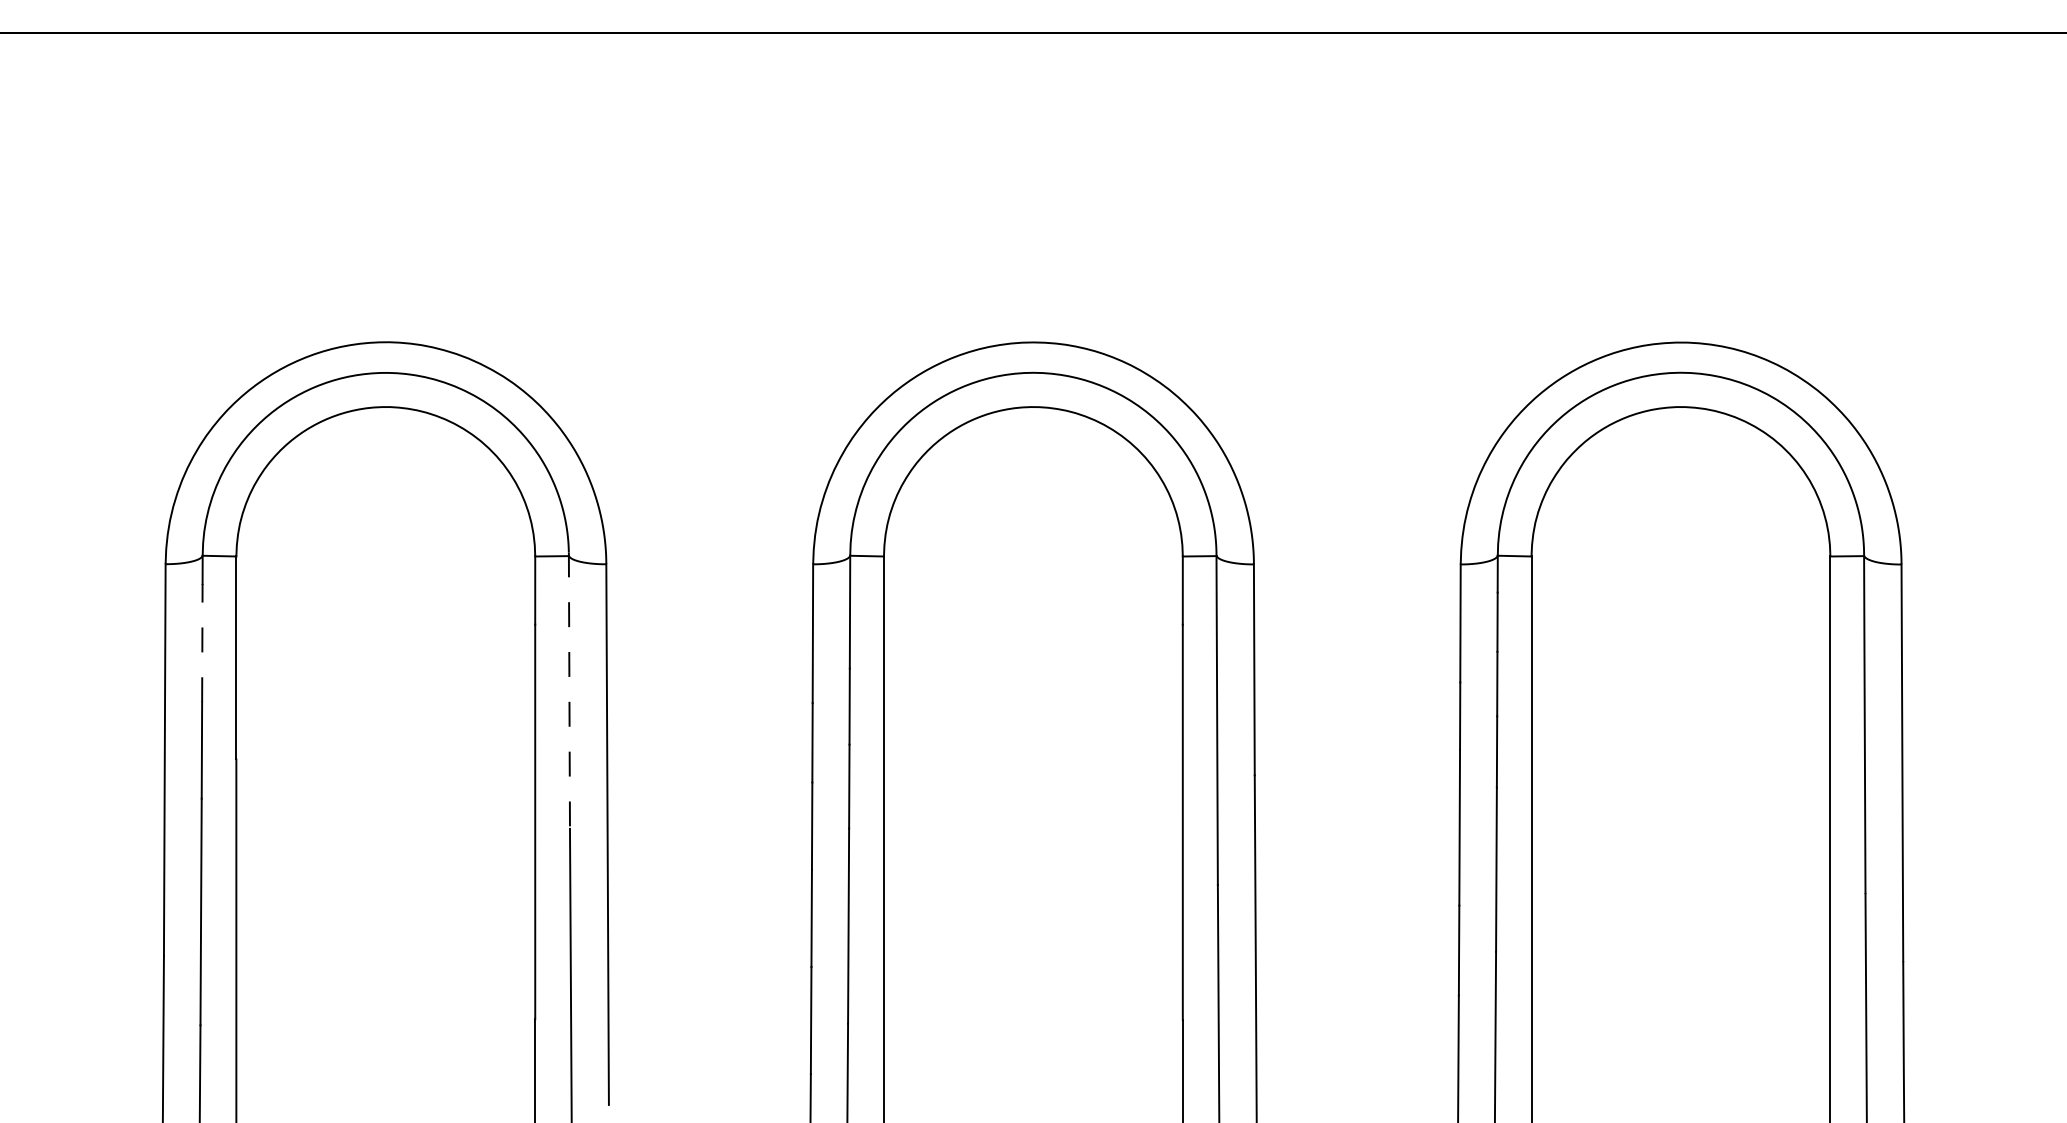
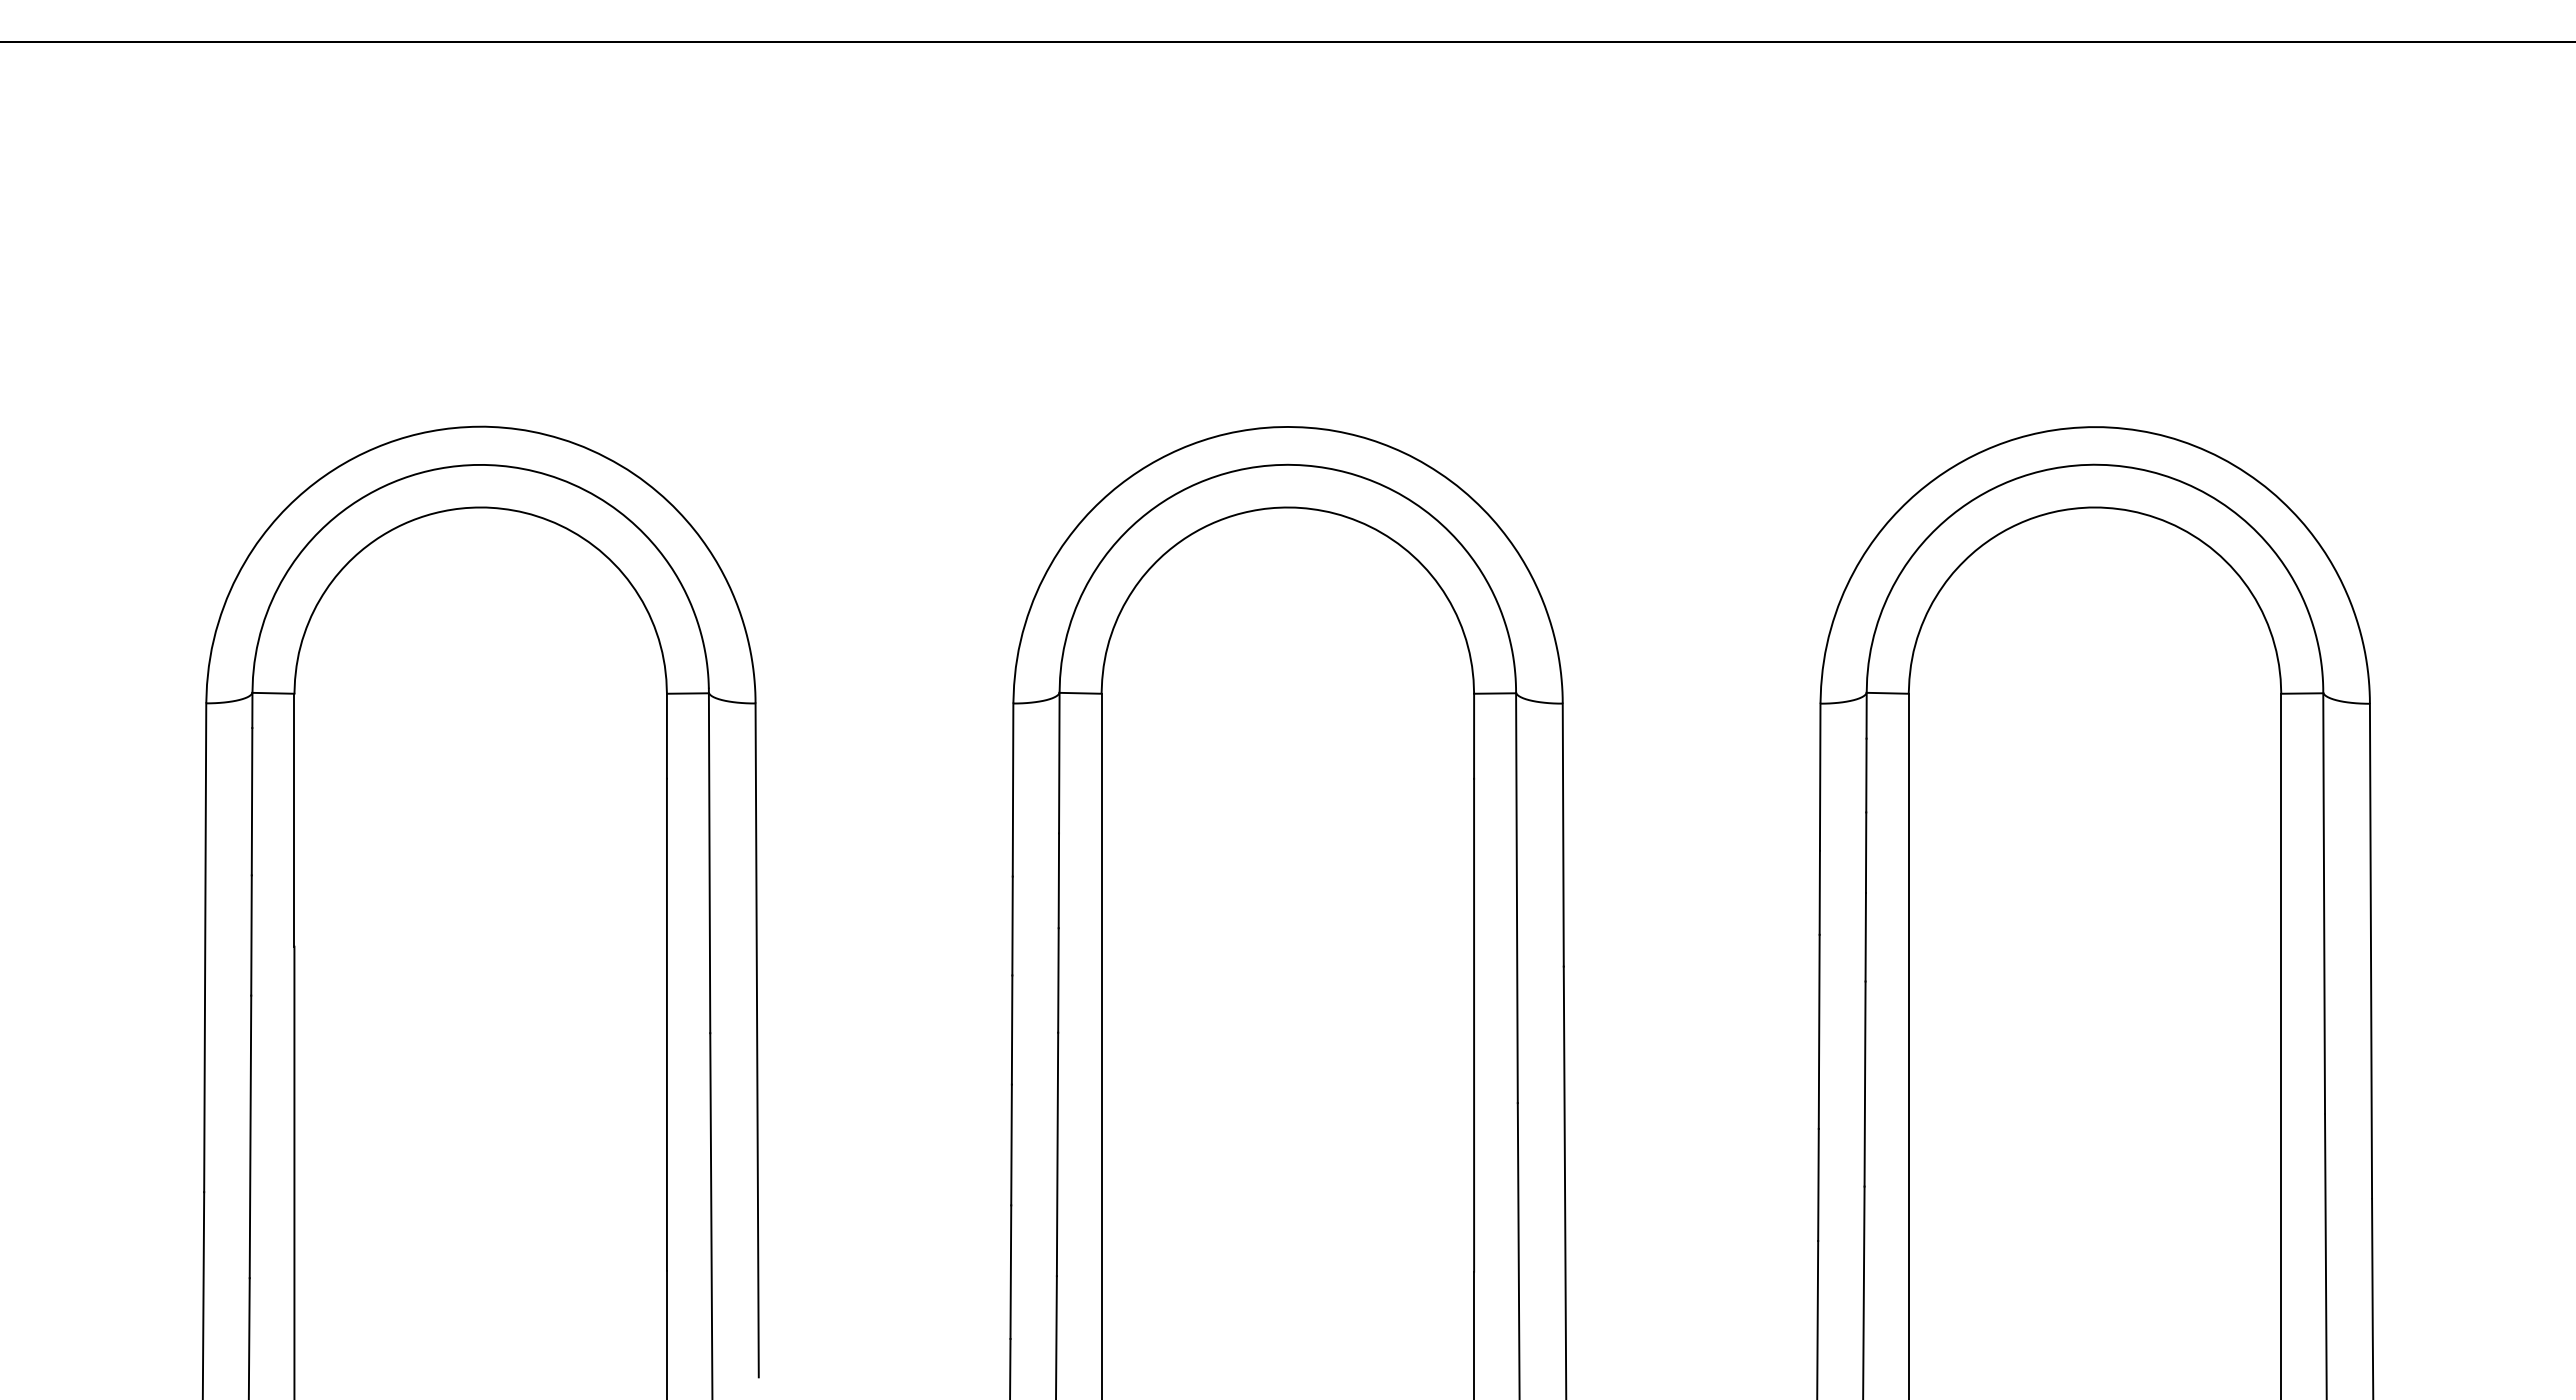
line: (202, 642) -> (252, 801), dashed -> solid
line: (569, 691) -> (709, 861), dashed -> solid

